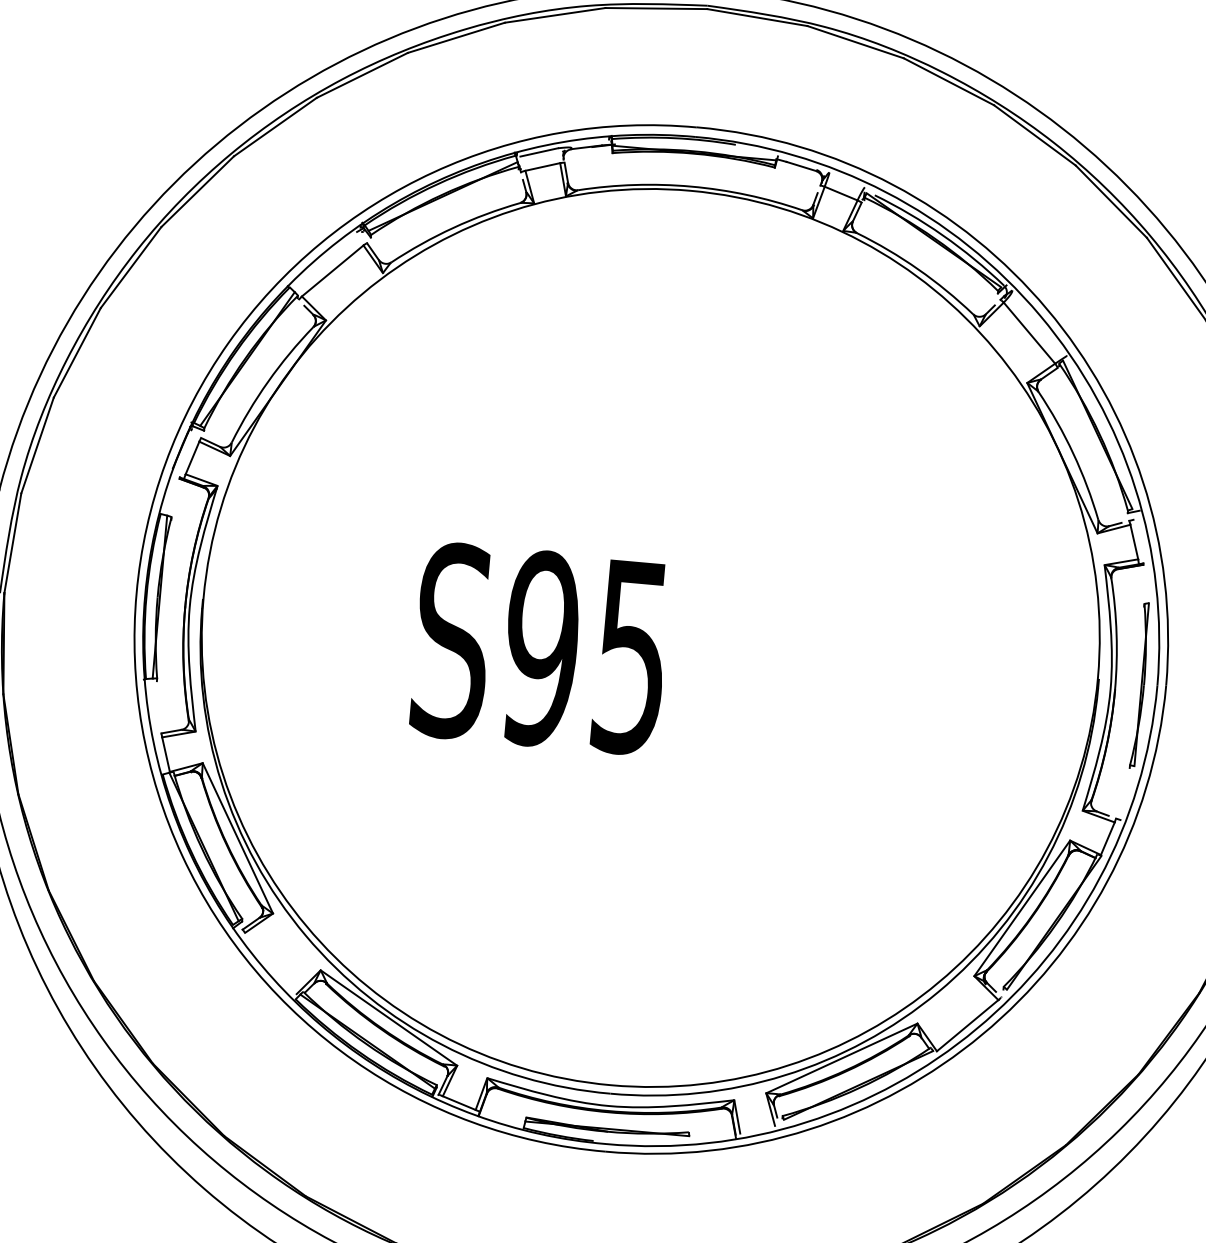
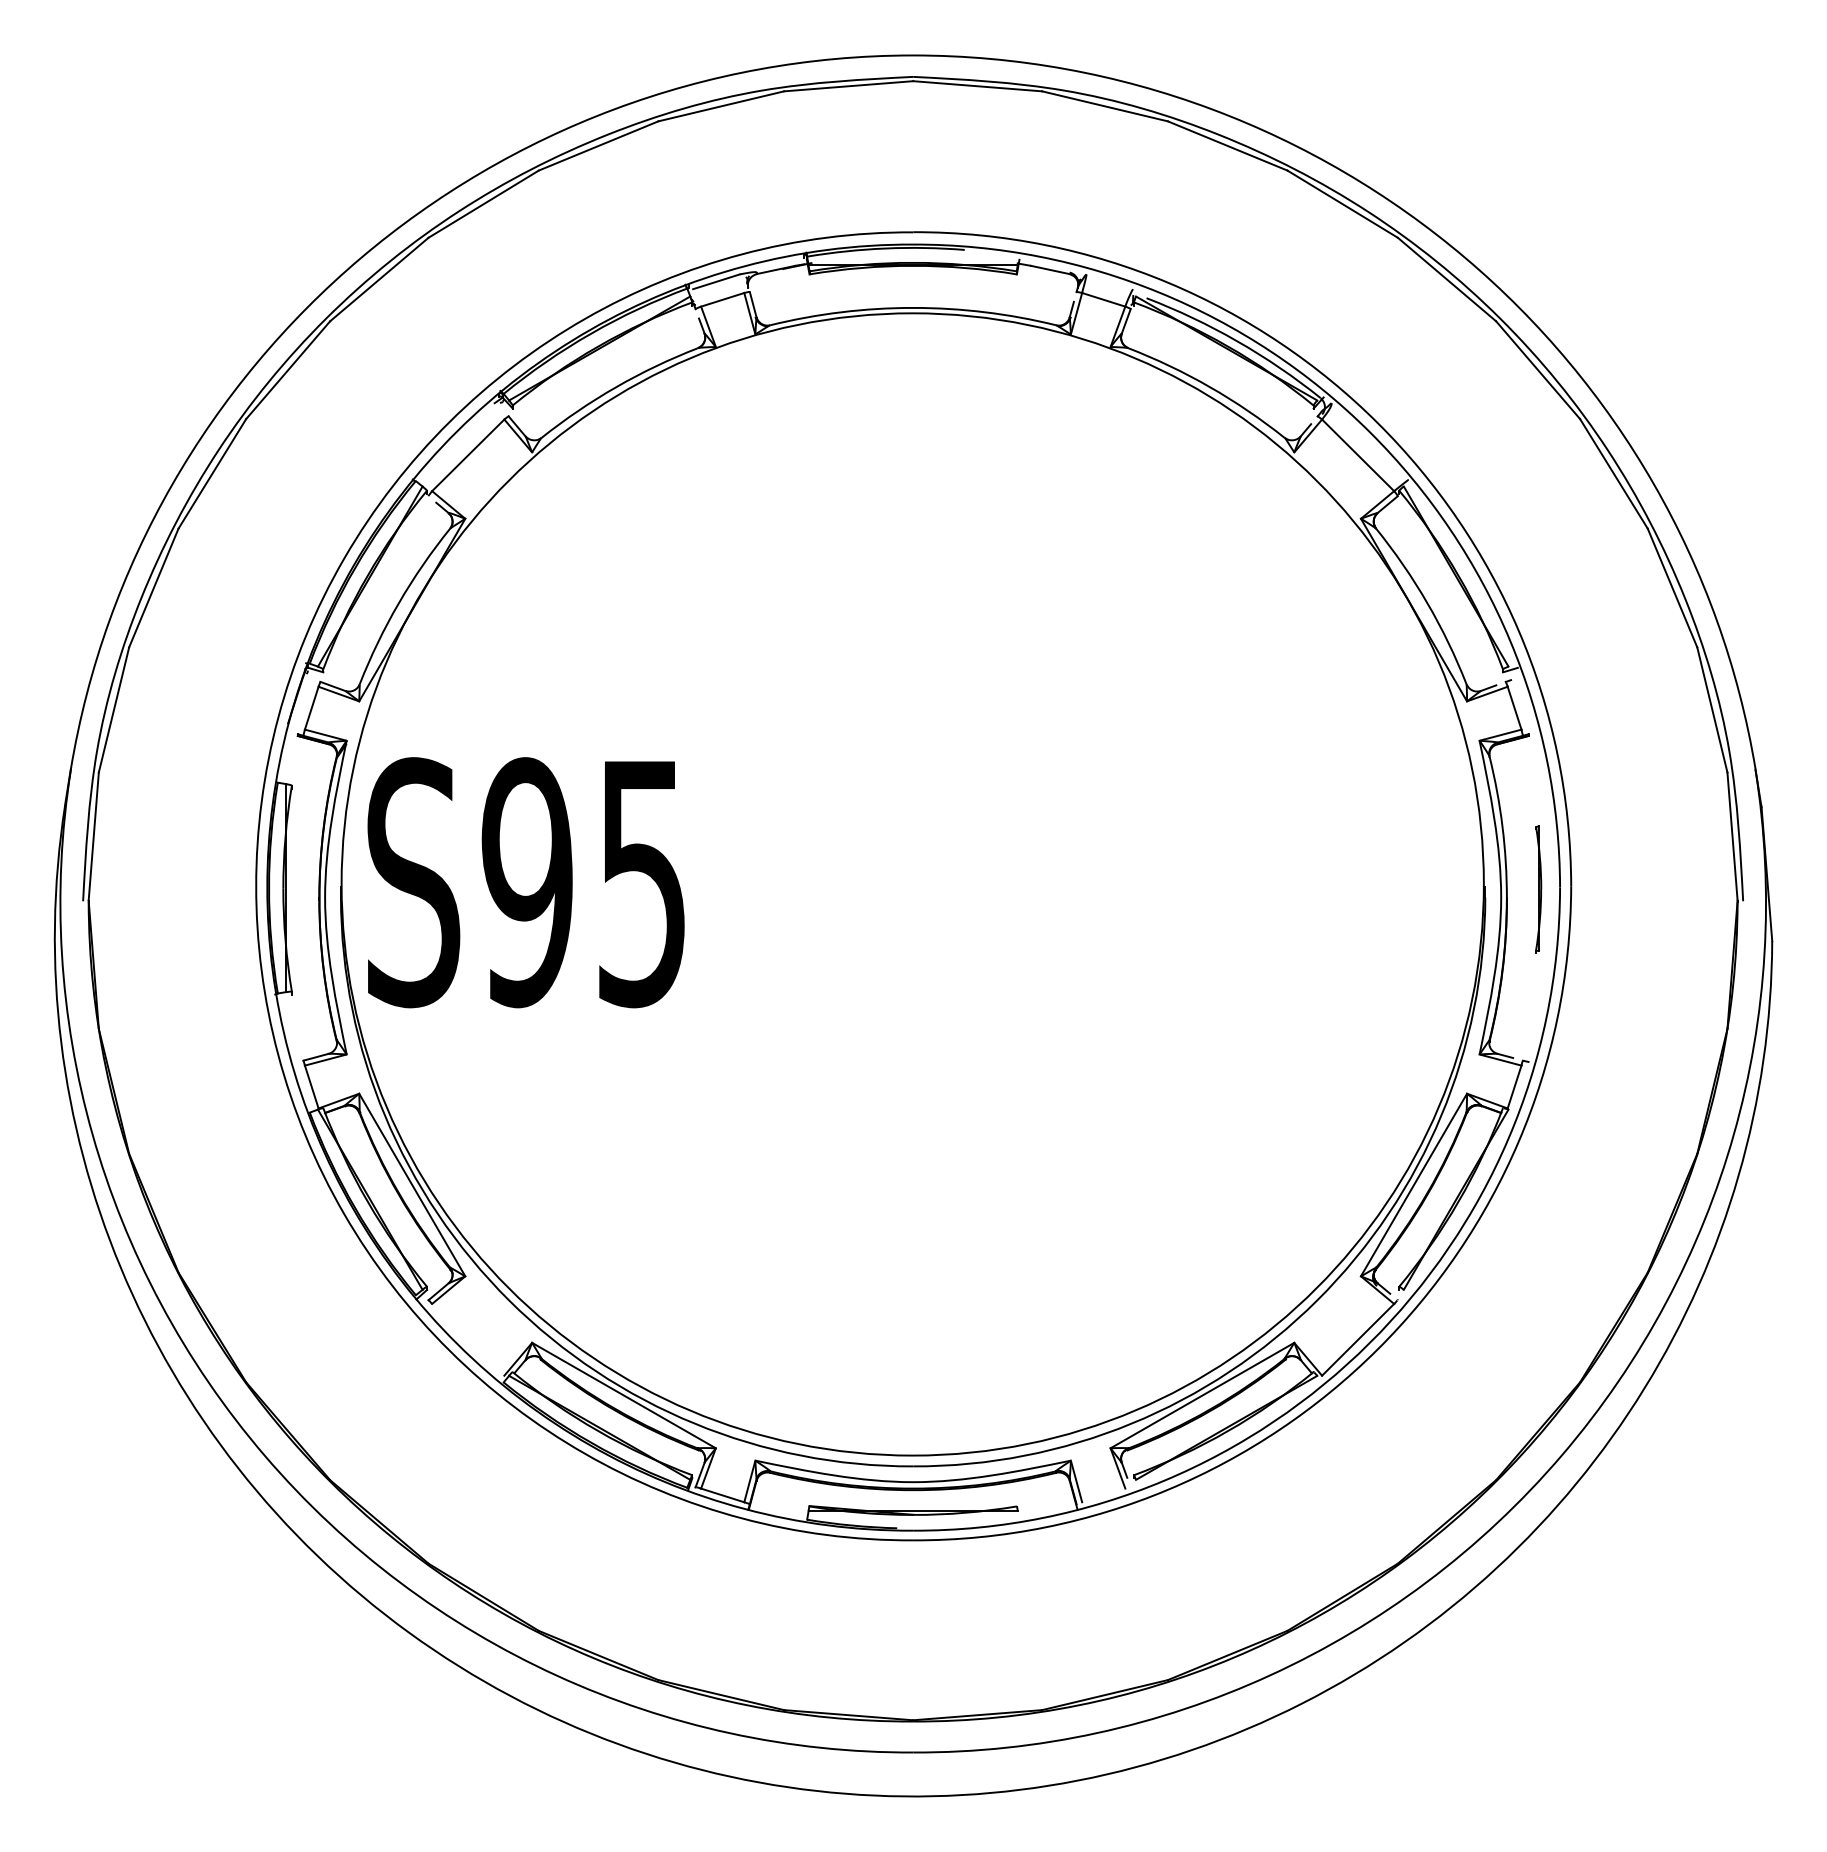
text: (539, 648) -> (525, 882), moved
part: (1140, 685) -> (1538, 889), size x0.6

